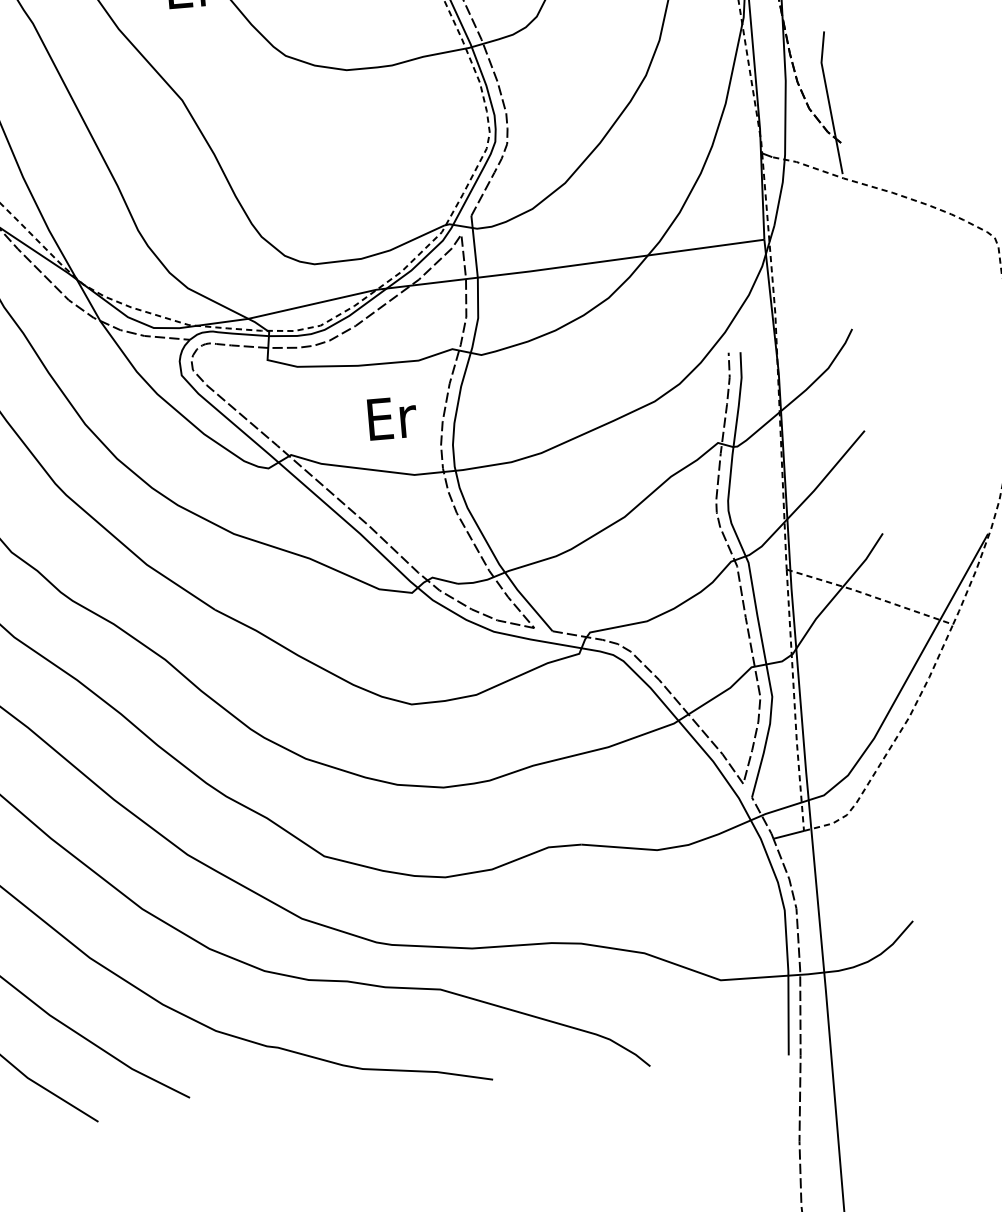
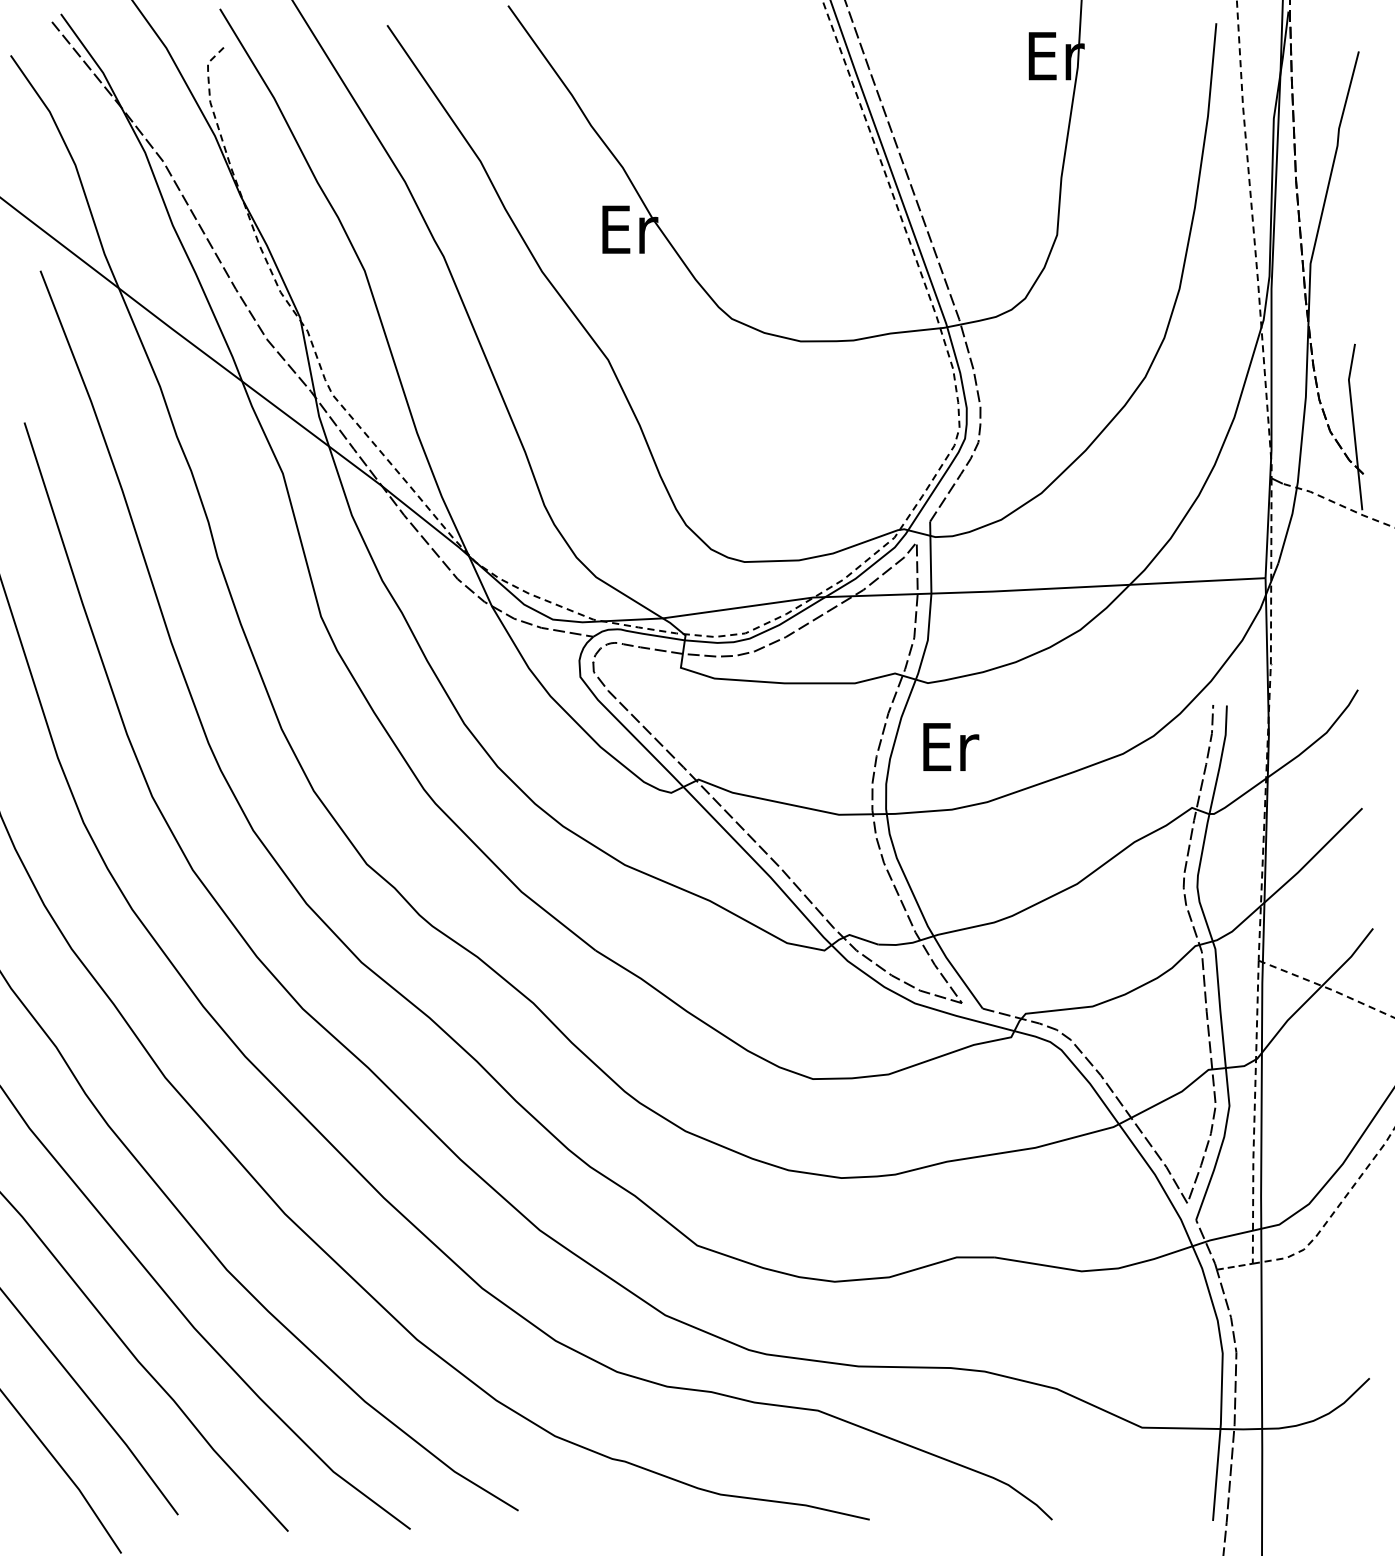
text: (392, 417) -> (951, 746), moved
line: (789, 834) -> (1235, 1266), solid -> dashed

